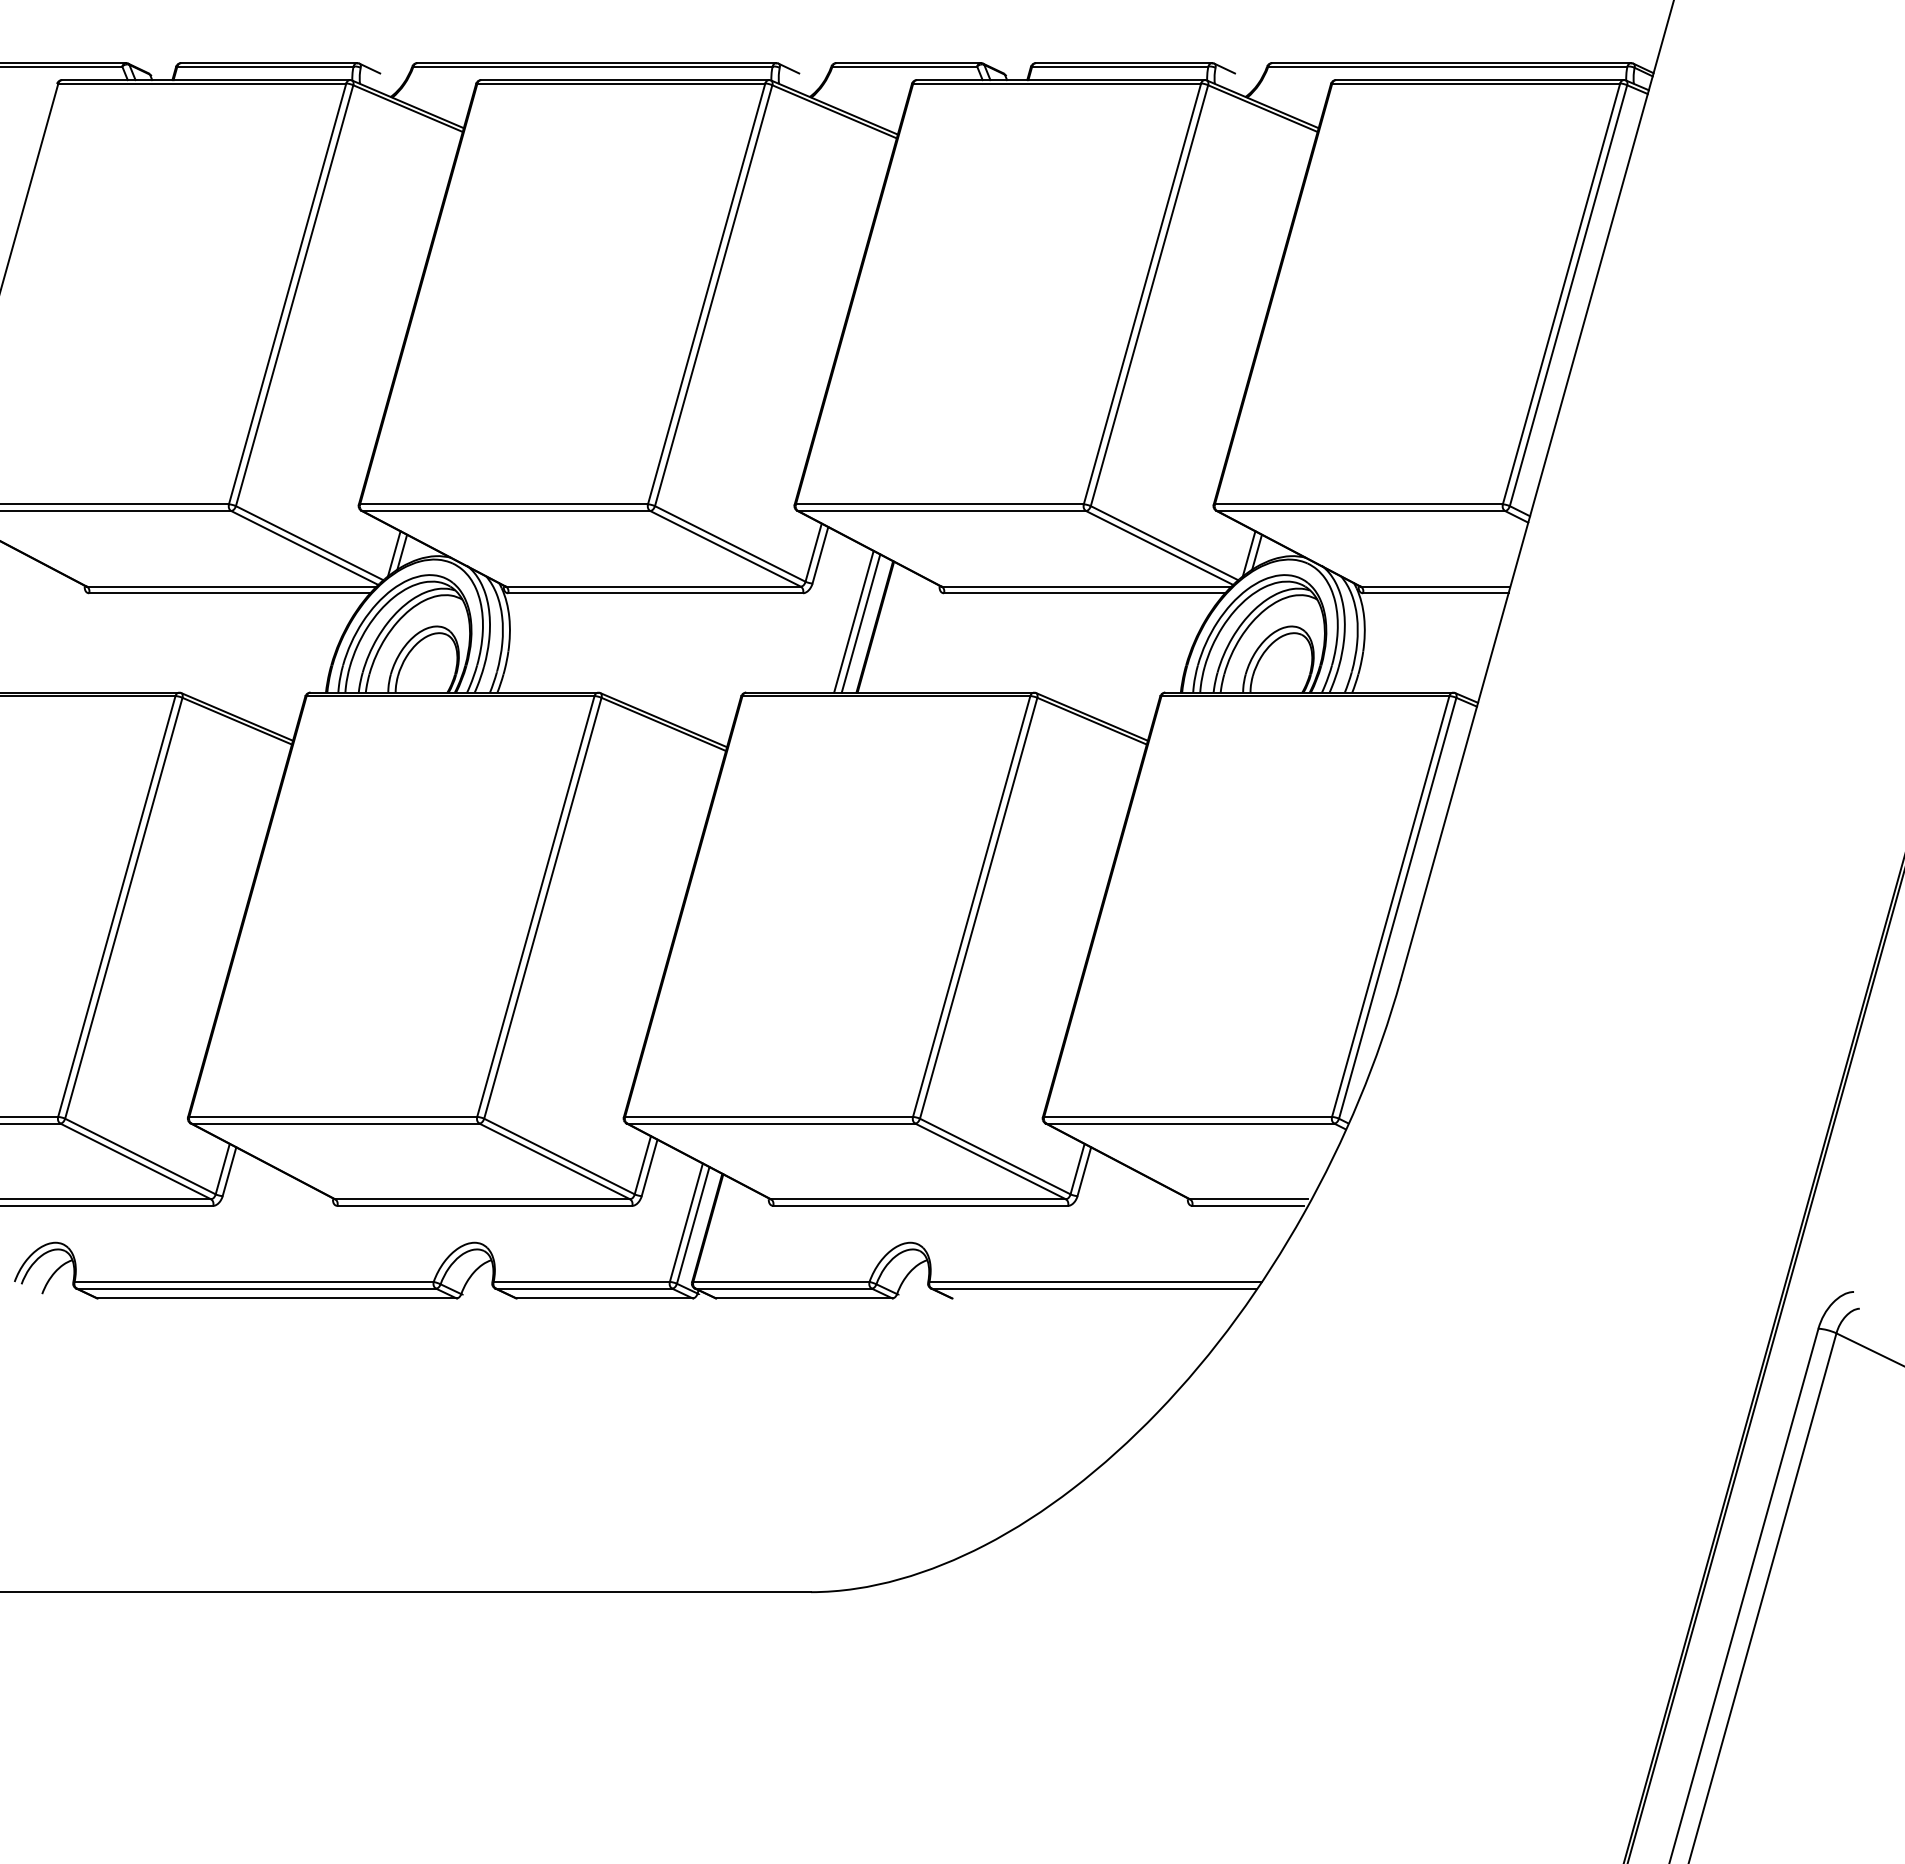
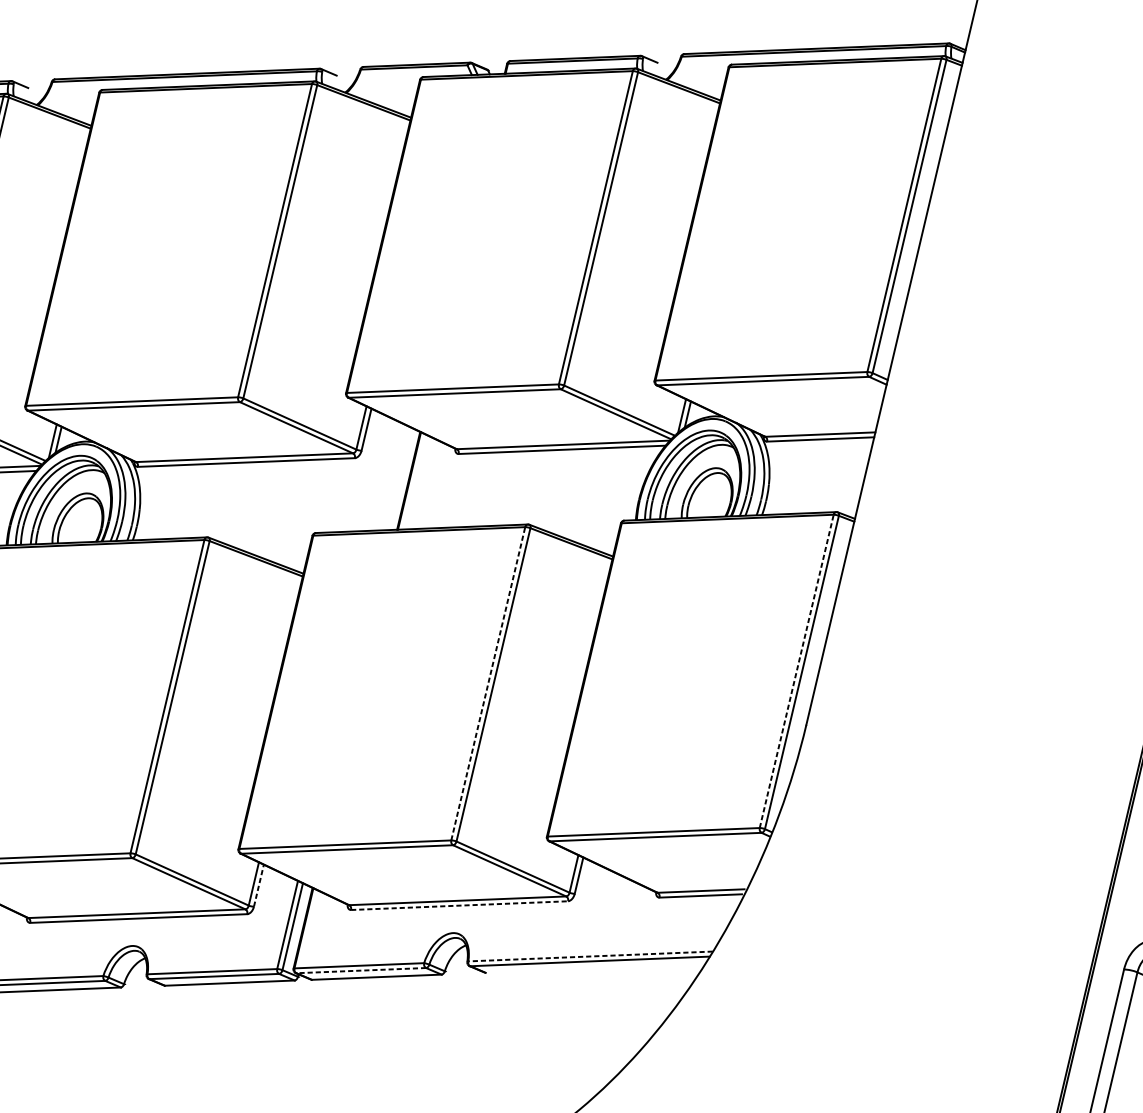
line: (853, 621) -> (392, 477), removed
line: (860, 623) -> (398, 478), removed
line: (971, 906) -> (488, 683), solid -> dashed
line: (1390, 906) -> (796, 671), solid -> dashed
line: (649, 1167) -> (258, 885), solid -> dashed
line: (921, 1205) -> (460, 905), solid -> dashed
line: (1095, 1281) -> (590, 956), solid -> dashed
line: (783, 1288) -> (361, 970), solid -> dashed

